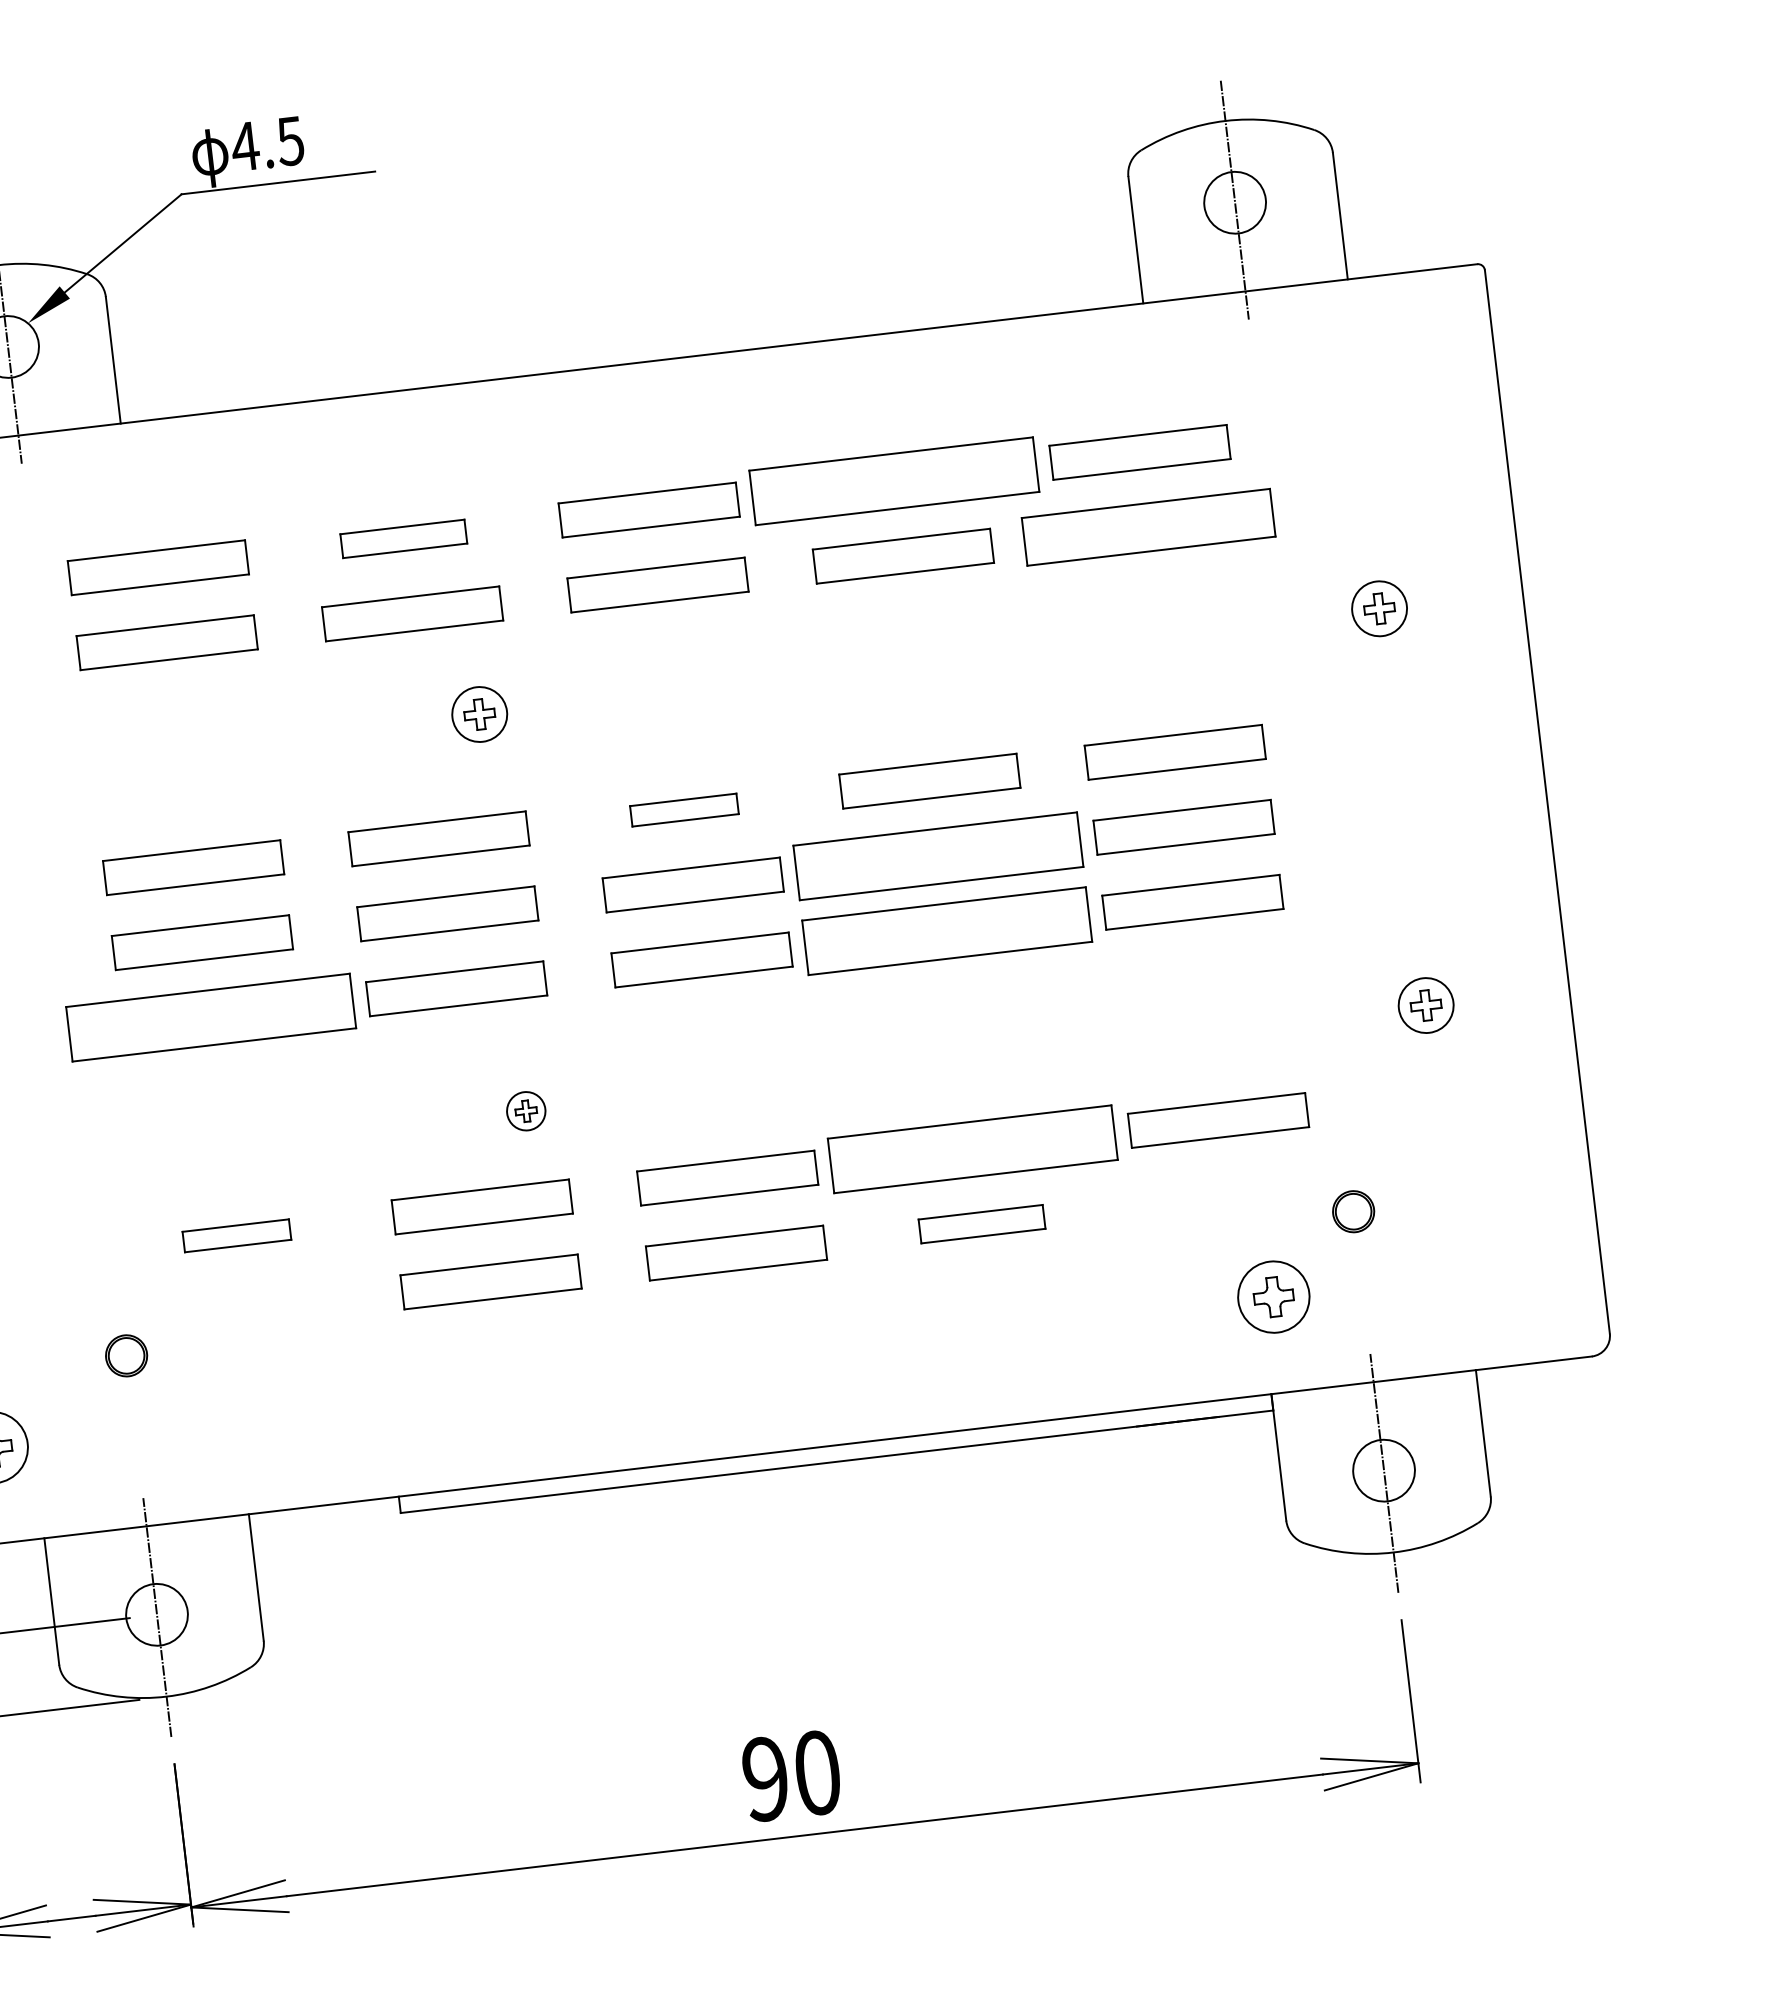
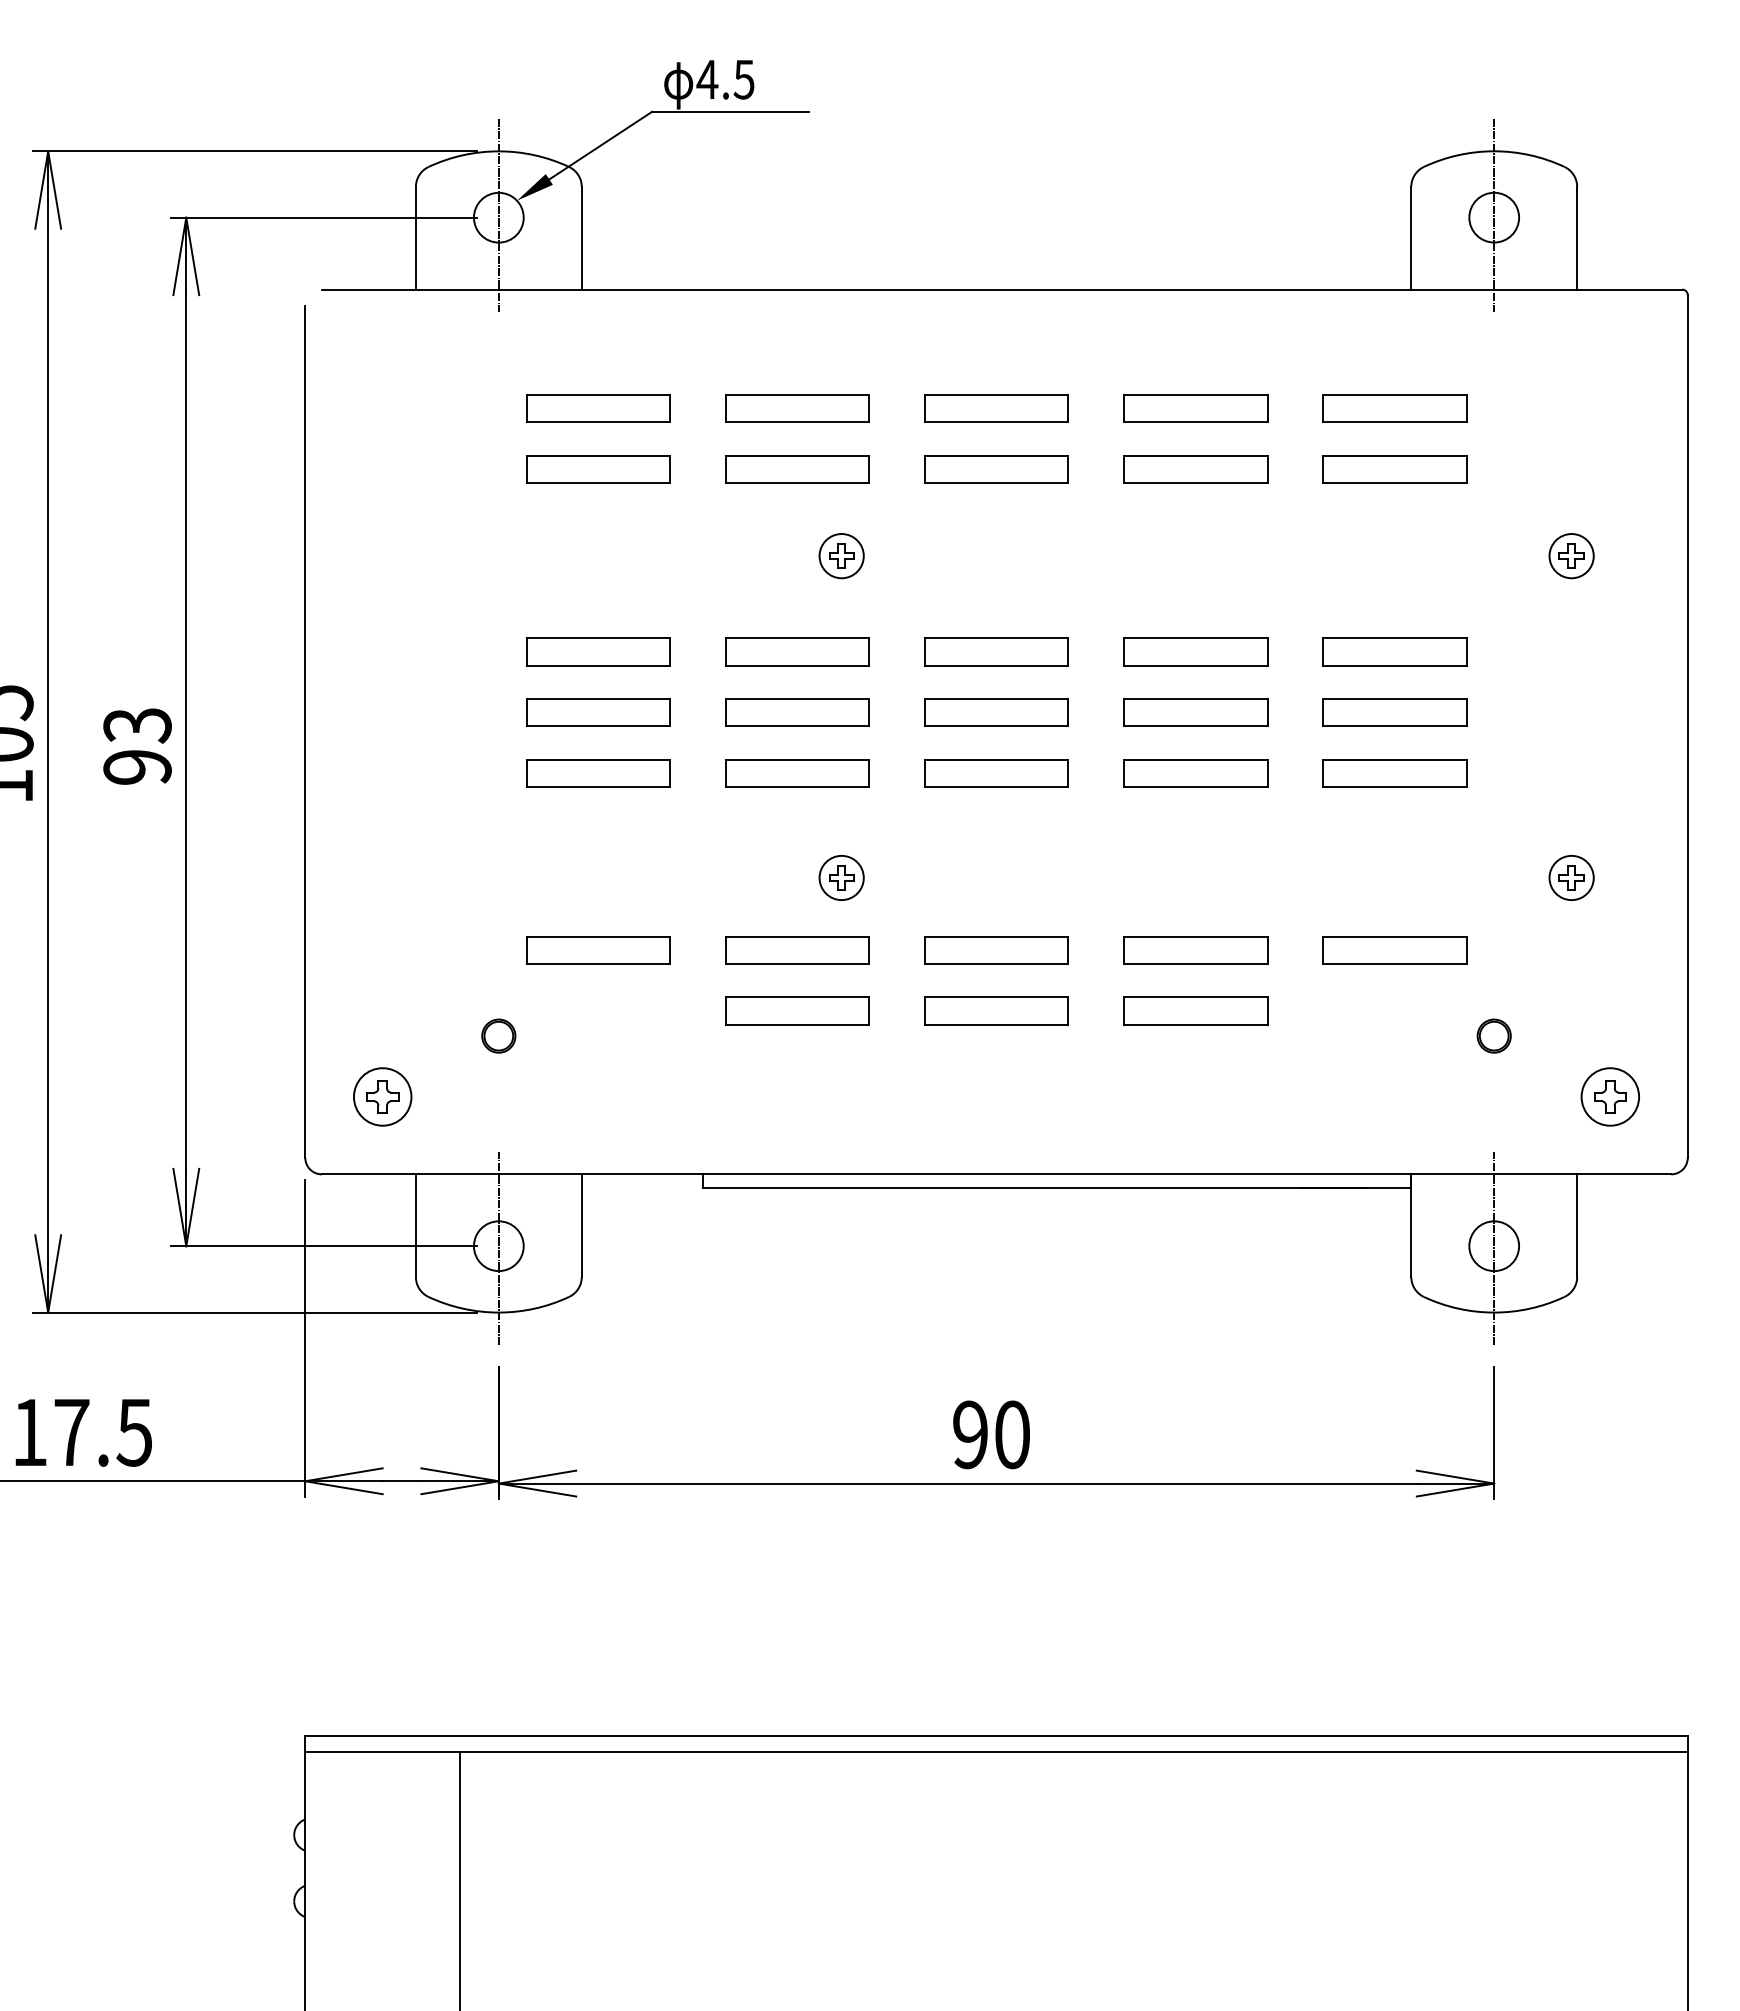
part: (894, 481) -> (1195, 408), size x0.62
part: (1148, 527) -> (1394, 469), size x0.71
part: (403, 538) -> (797, 408), size x1.43
part: (684, 809) -> (996, 651), size x1.67
part: (938, 856) -> (1195, 712), size x0.62
part: (947, 931) -> (1195, 773), size x0.62
part: (211, 1017) -> (598, 773), size x0.62
part: (526, 1110) -> (841, 877), size x1.43
part: (972, 1149) -> (1195, 950), size x0.62
part: (981, 1223) -> (1195, 1010), size x1.43
part: (237, 1235) -> (598, 950), size x1.67
part: (1272, 1296) -> (1609, 1096), moved

